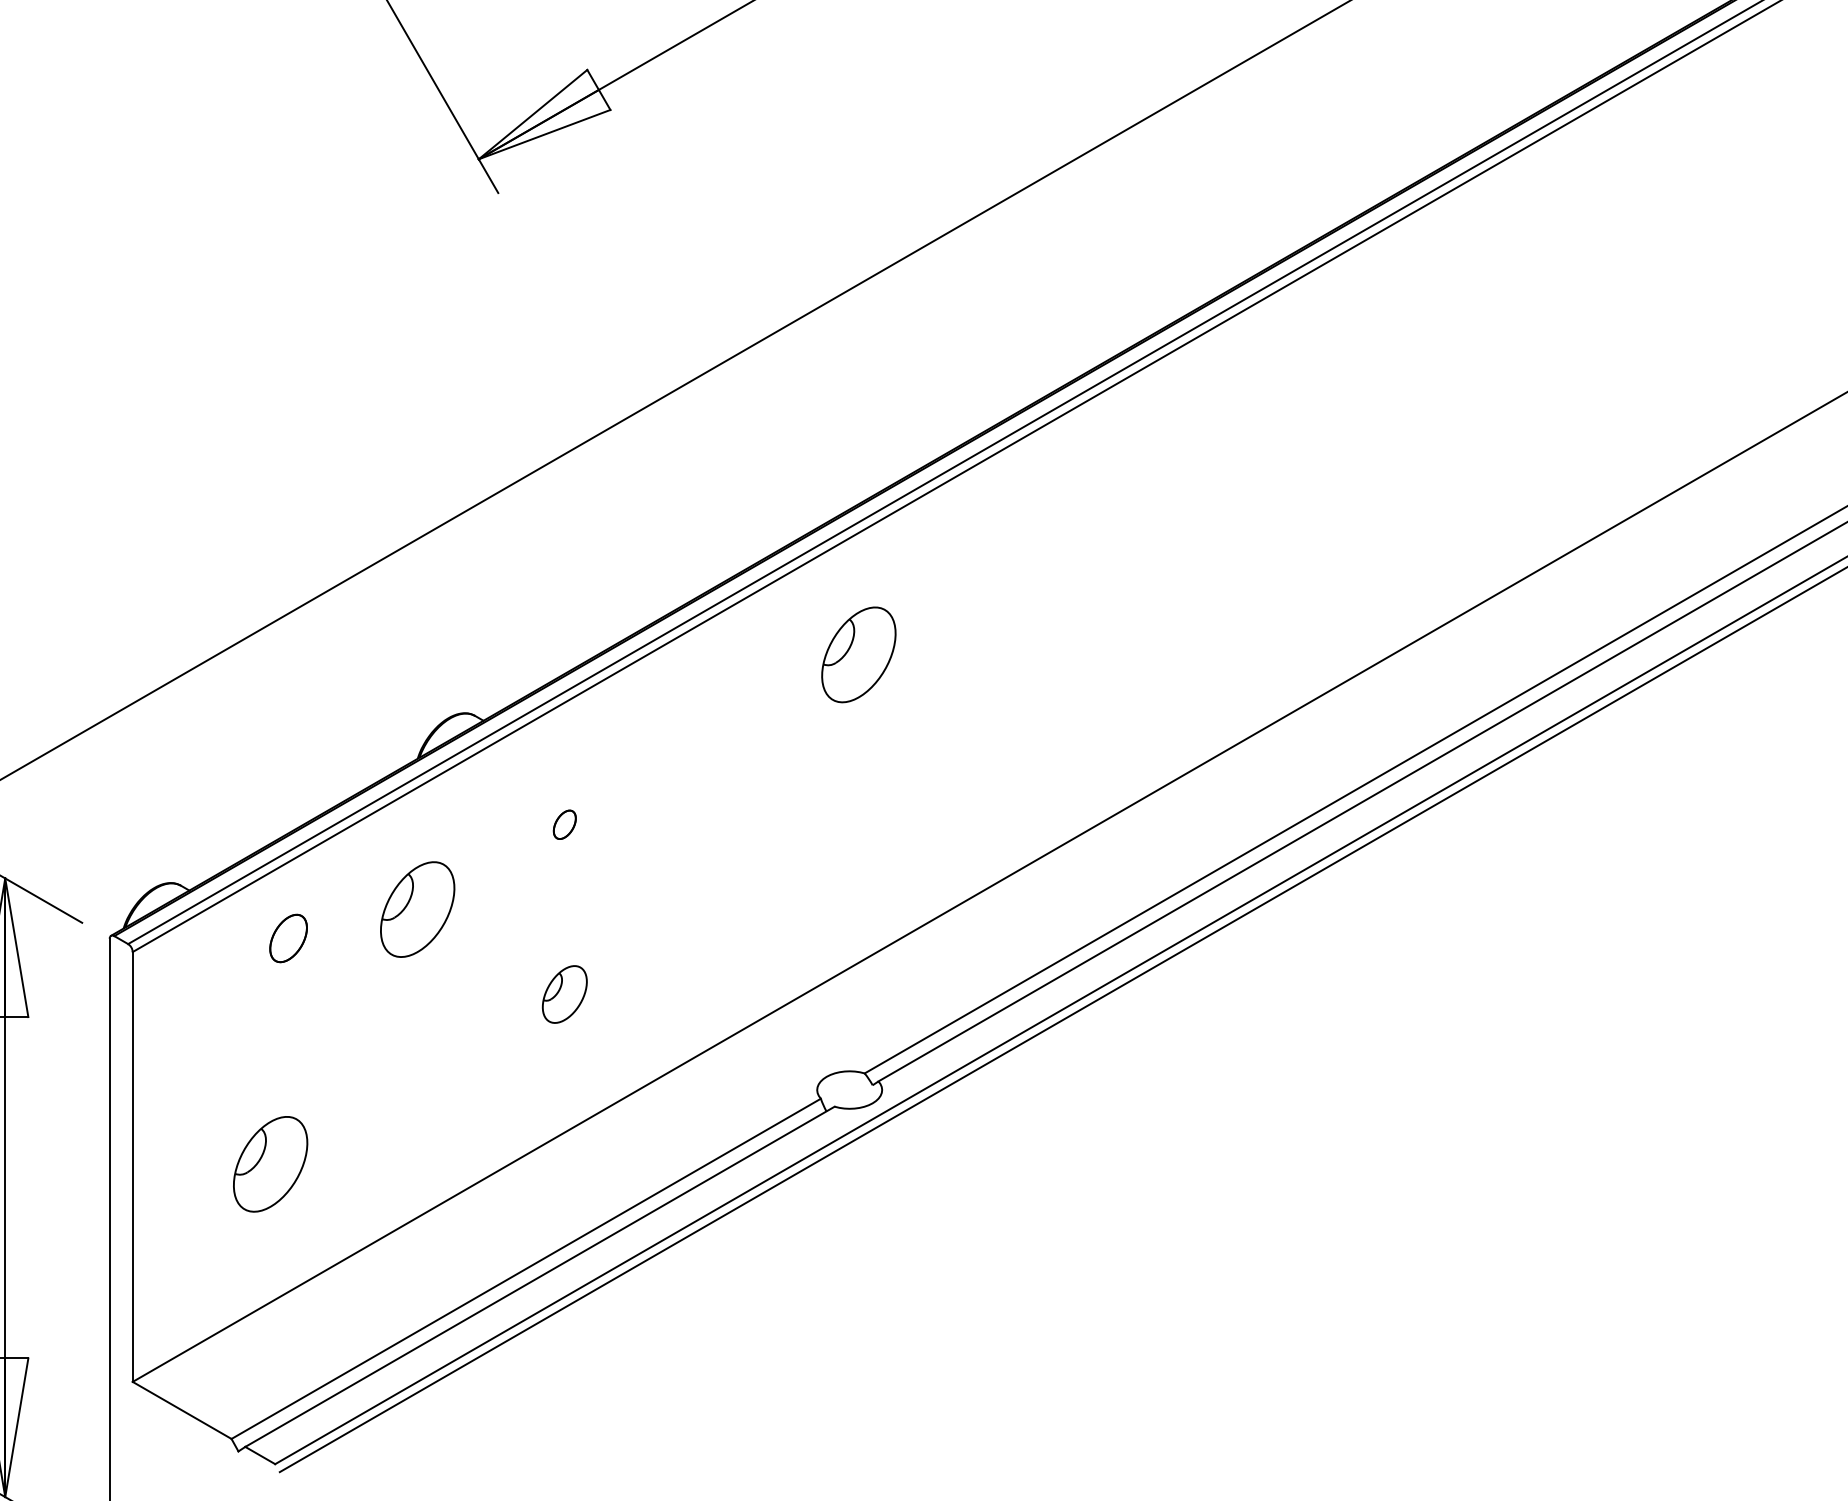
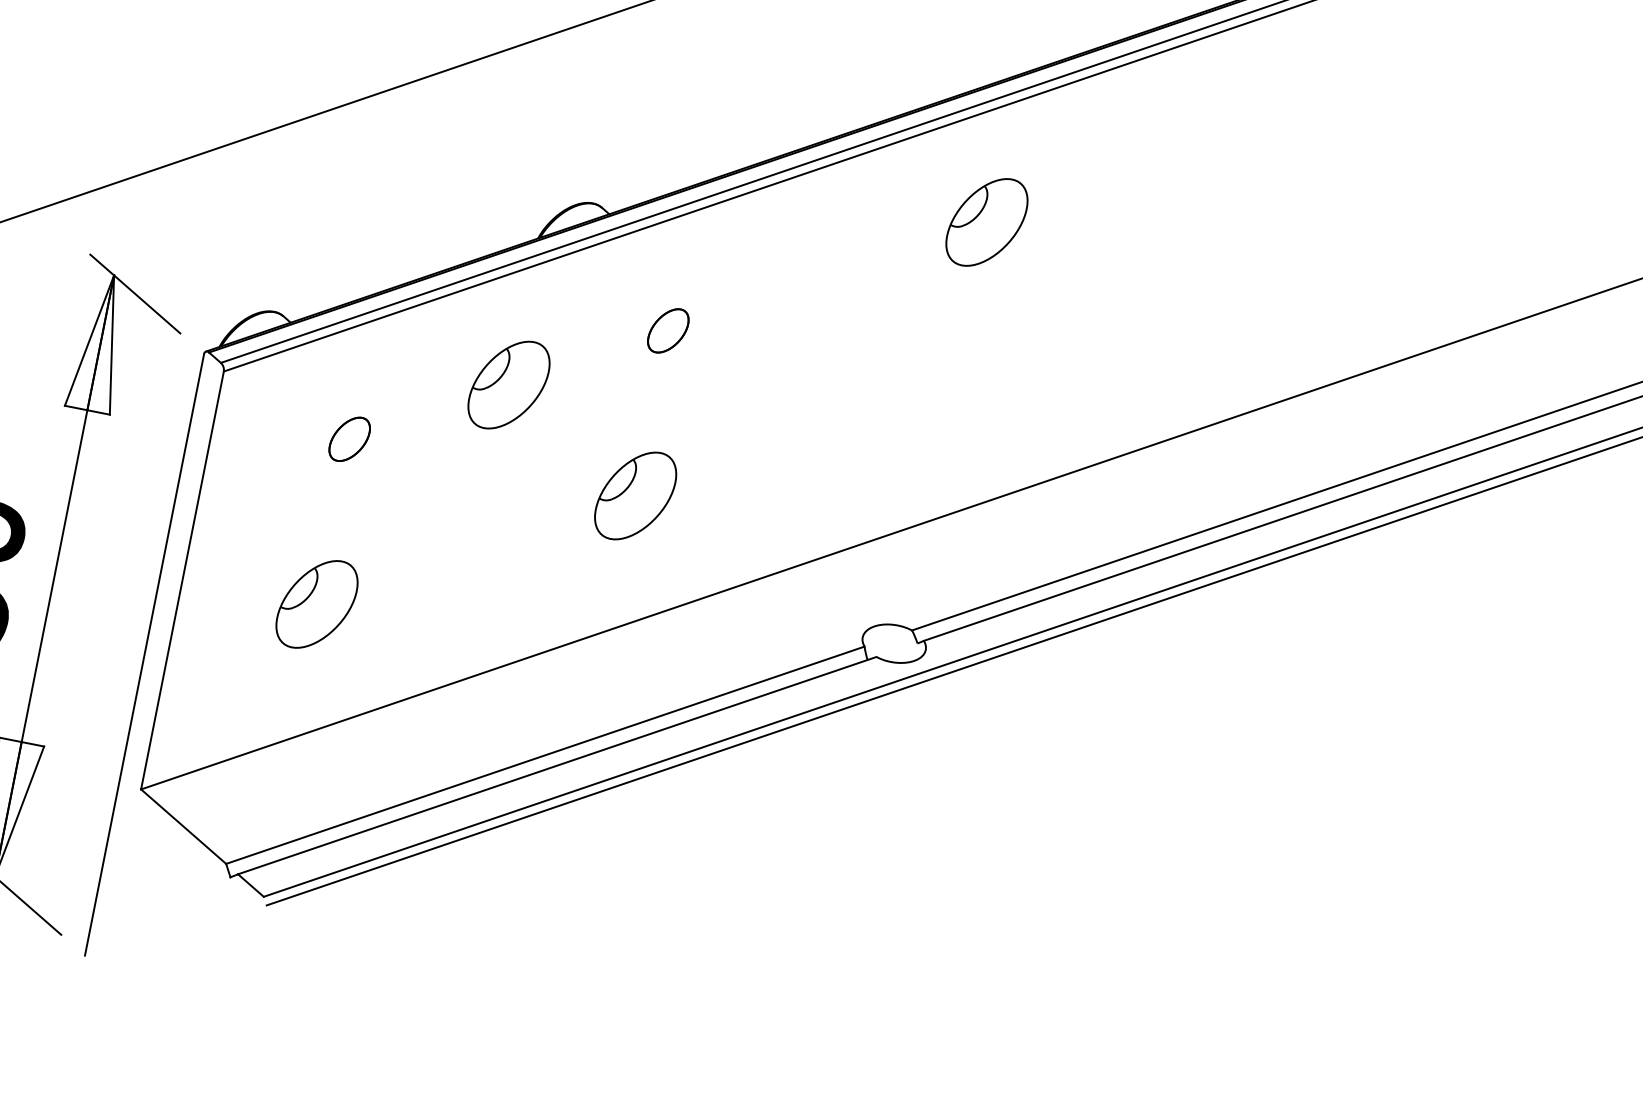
part: (564, 824) -> (668, 330), size x1.67
part: (288, 938) -> (349, 439), moved
part: (564, 994) -> (635, 495), size x1.67

